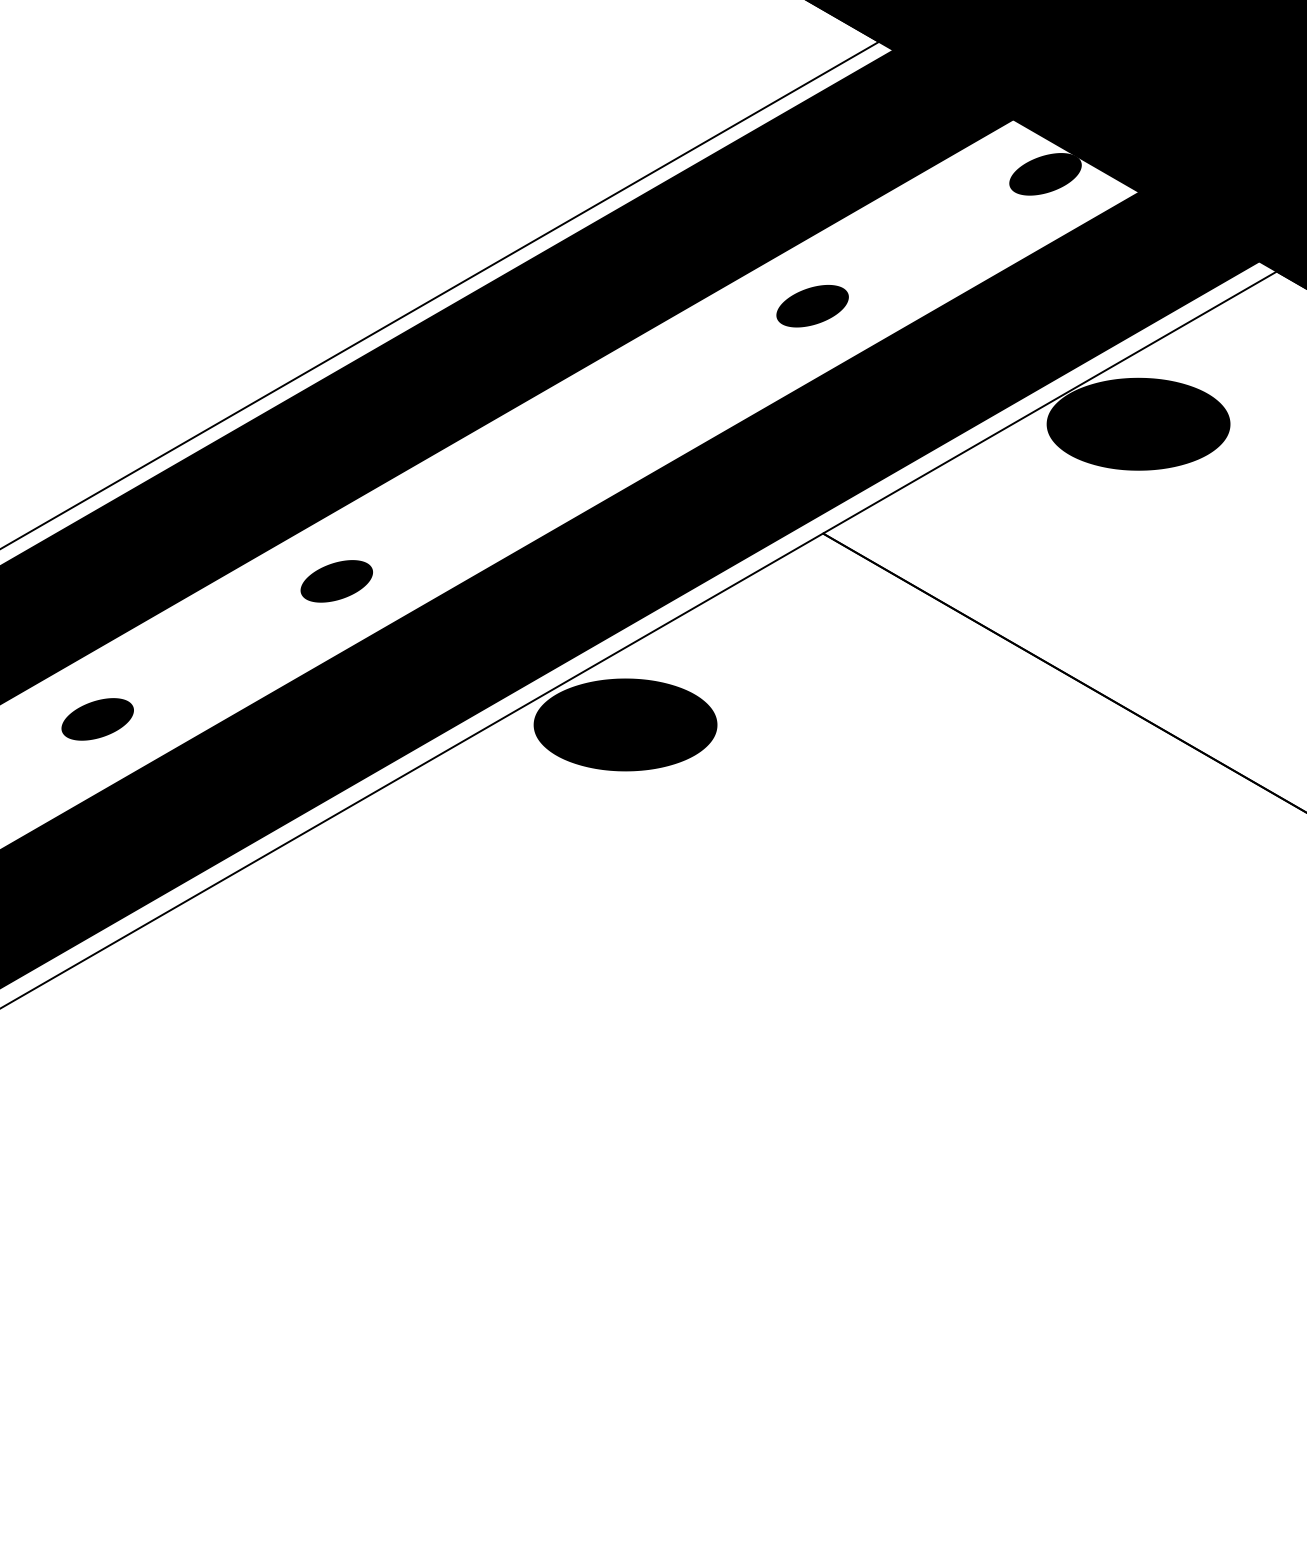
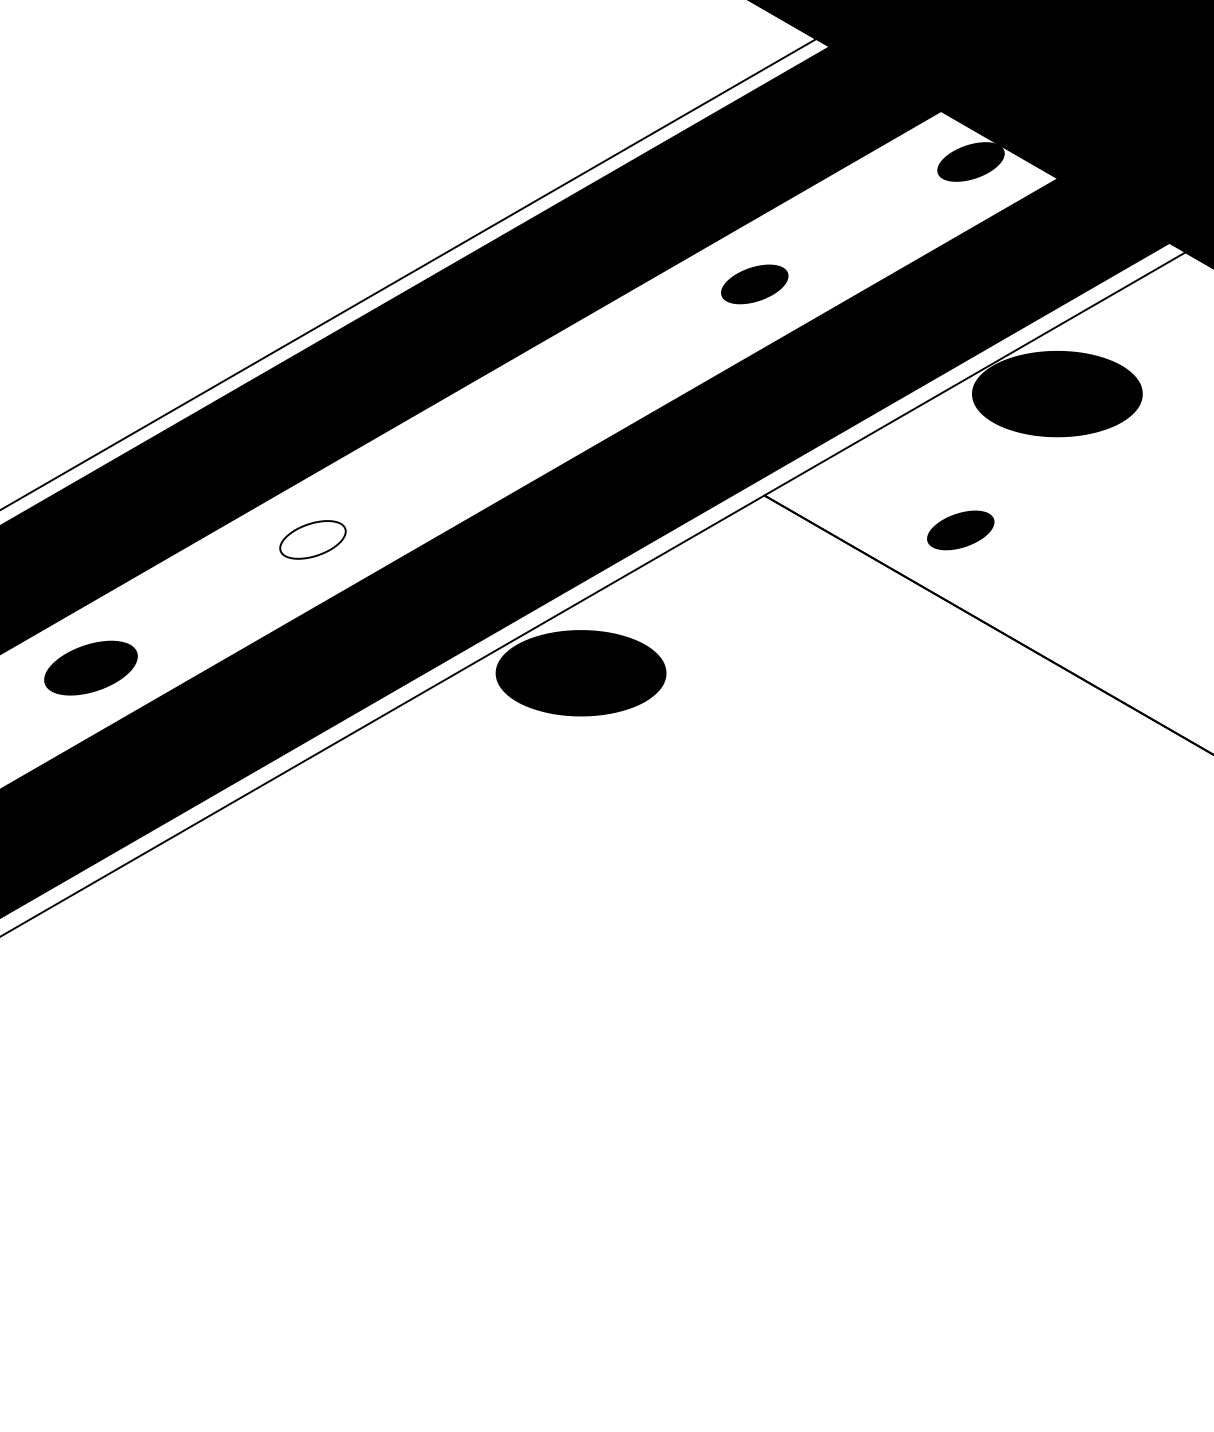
part: (1034, 571) -> (960, 530), added
fill: (336, 580) -> (312, 539), removed
part: (97, 718) -> (90, 667), size x1.4

